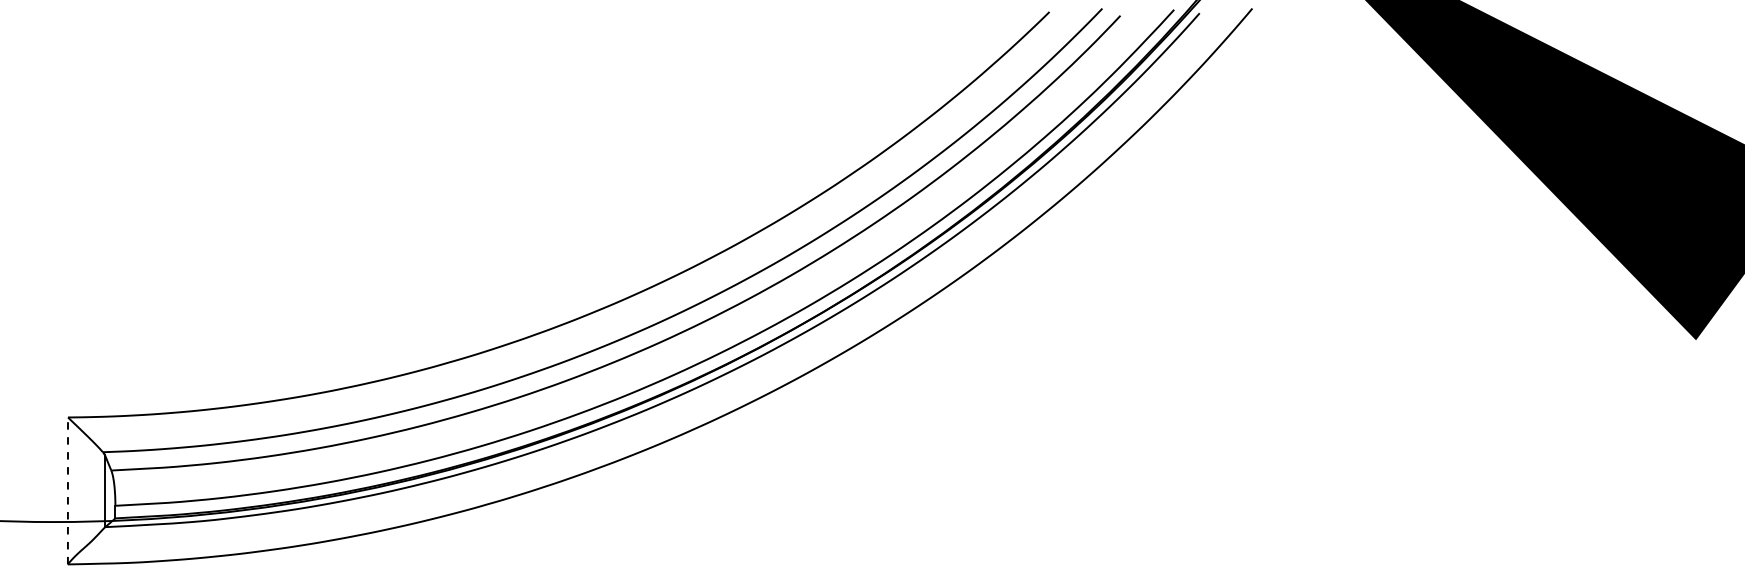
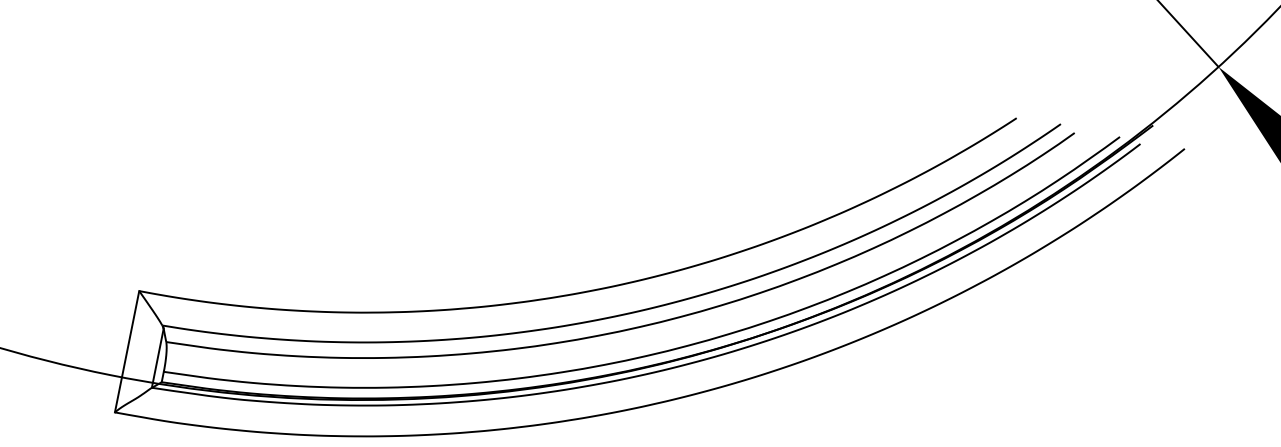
line: (67, 490) -> (126, 351), dashed -> solid

